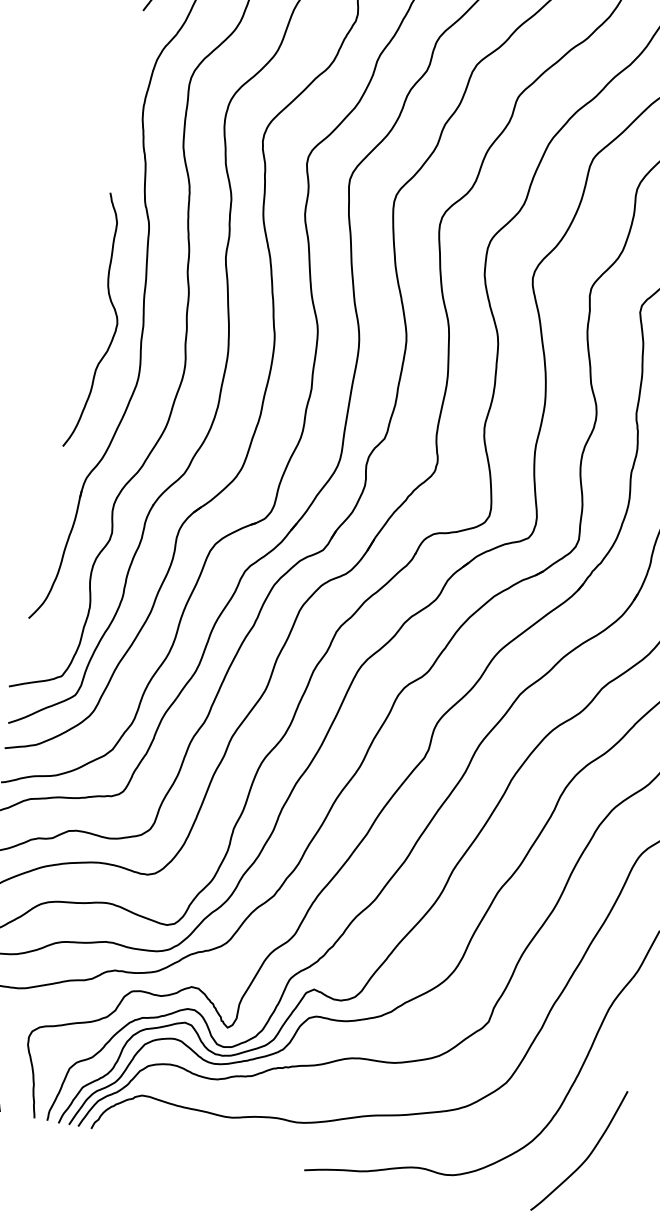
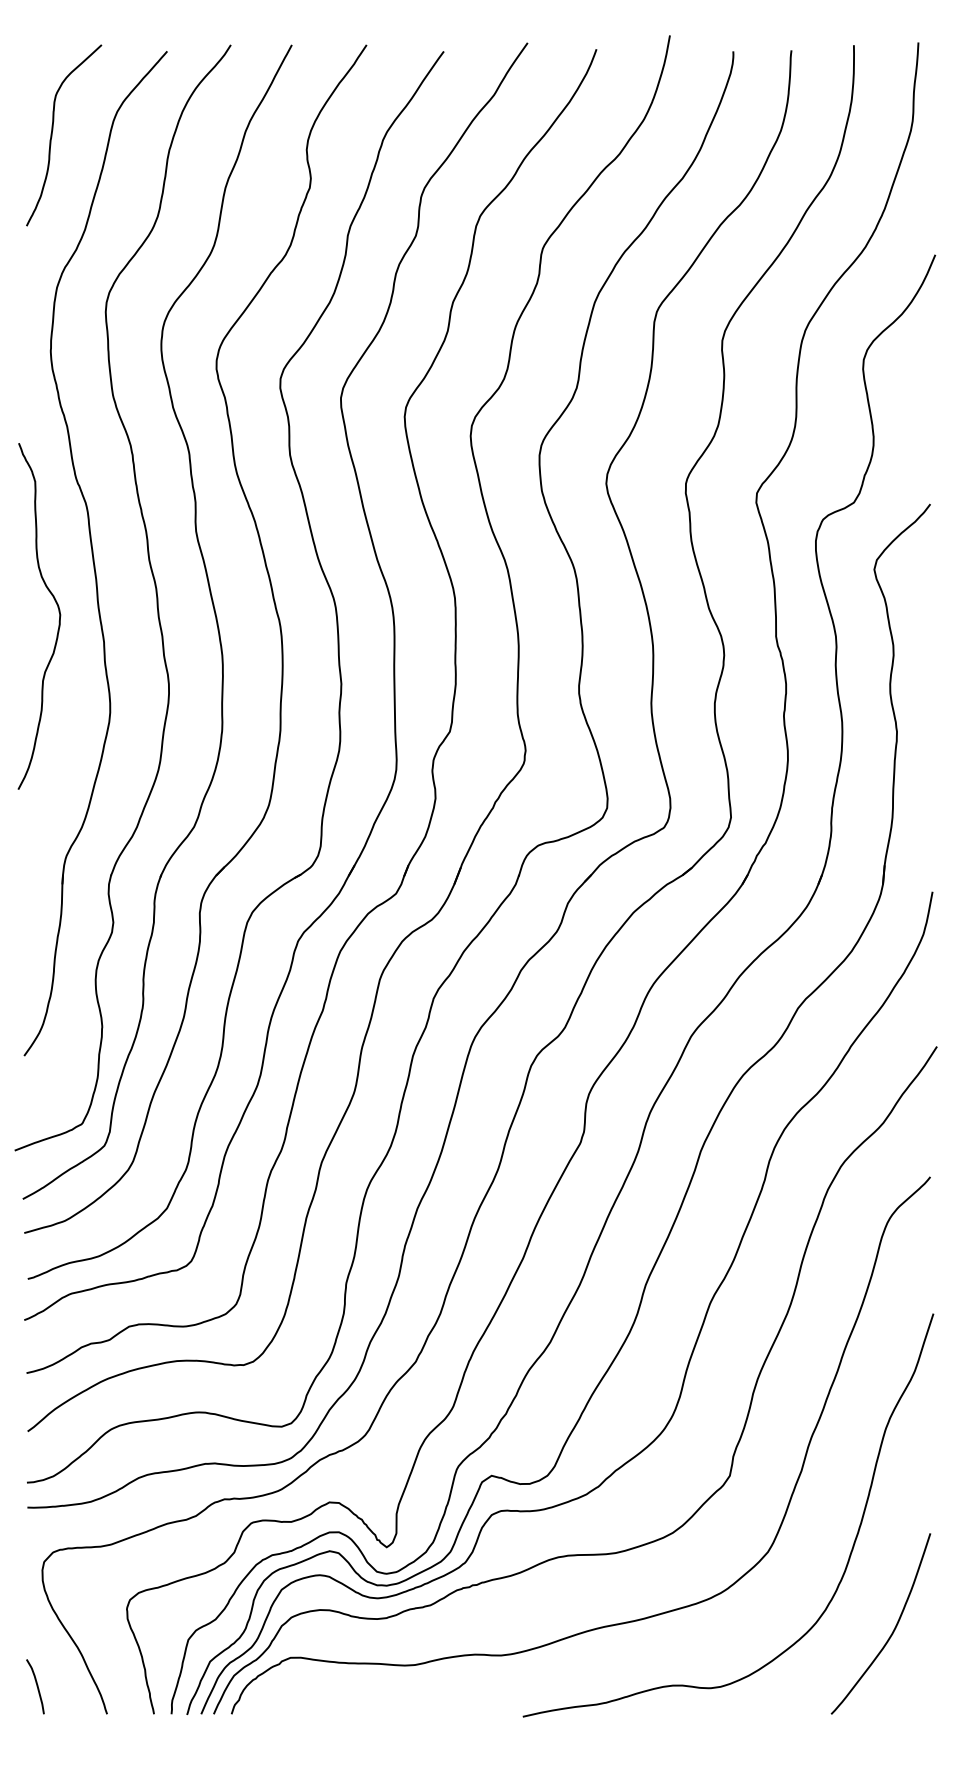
curve: (116, 322) -> (58, 612), moved

